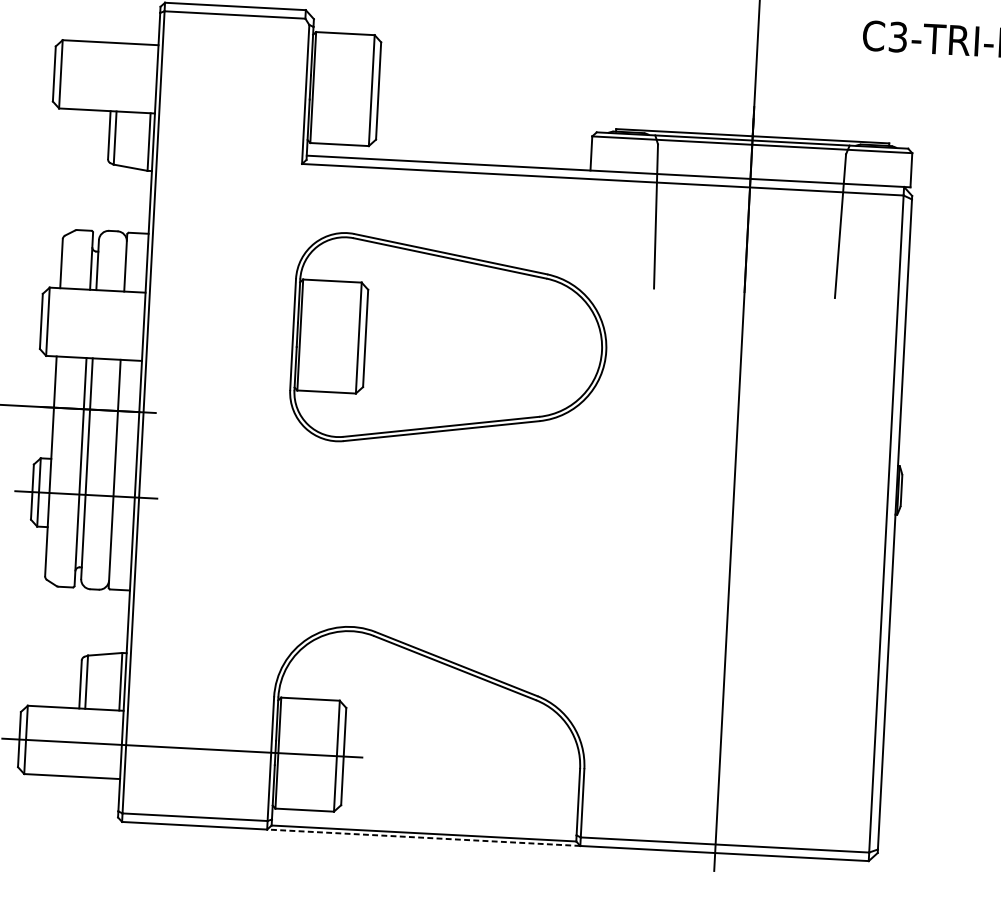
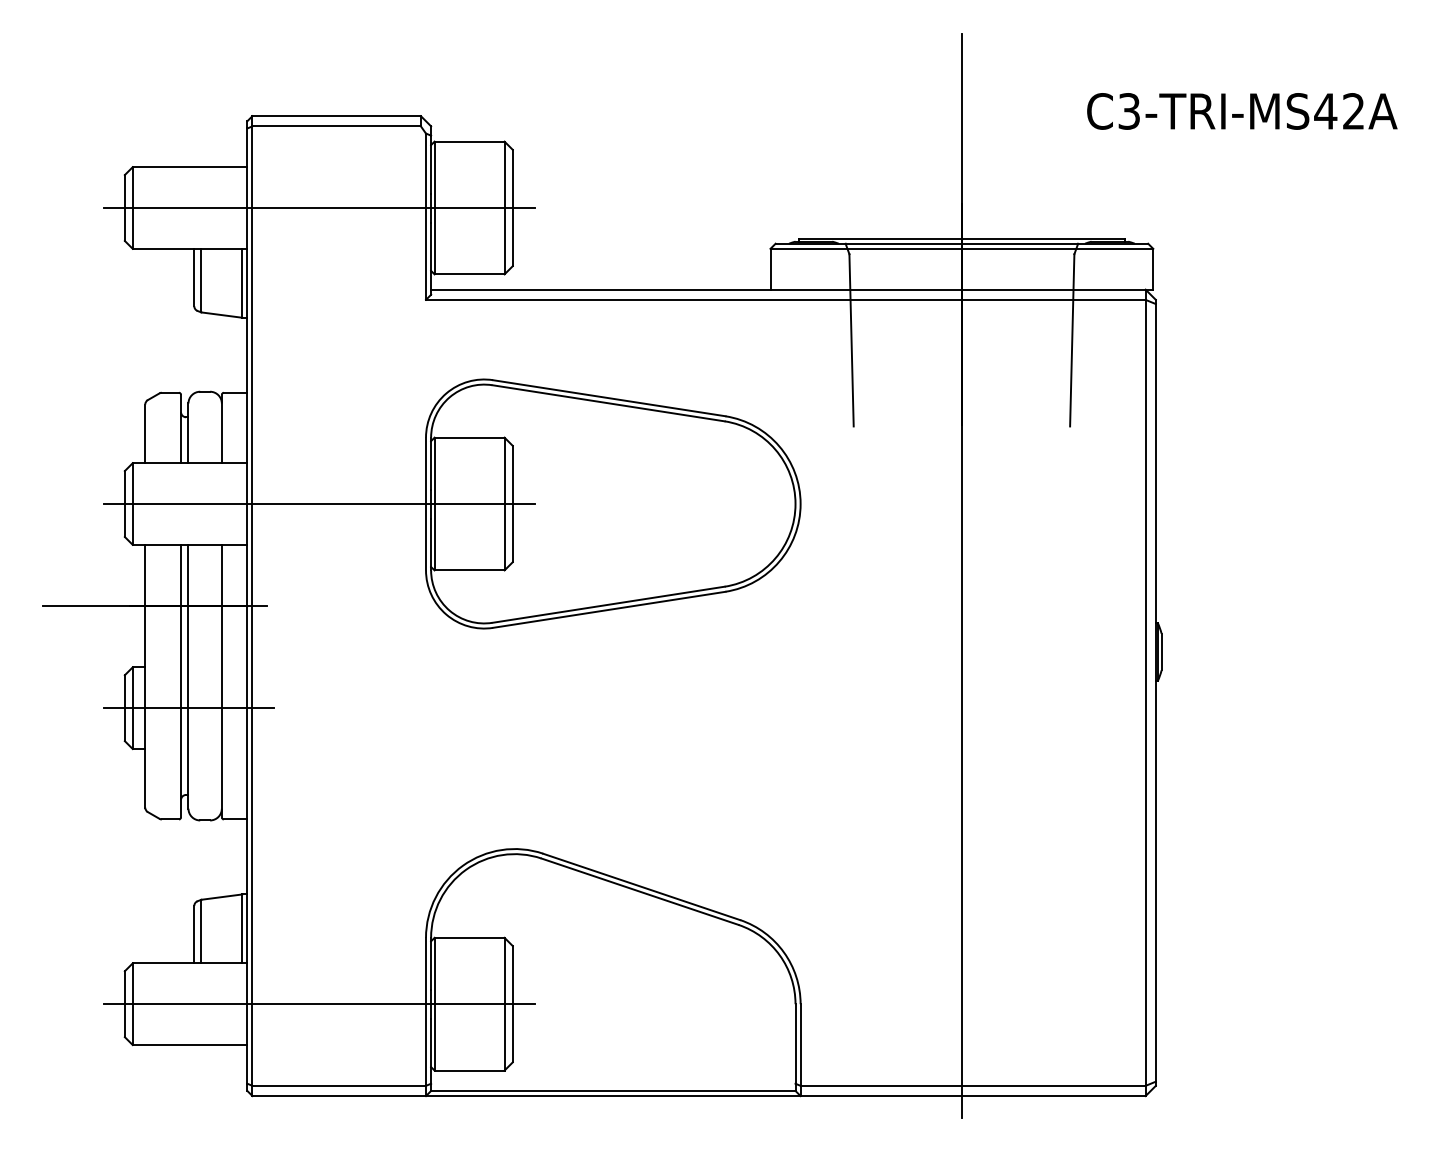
line: (217, 82) -> (319, 208), added
line: (204, 330) -> (319, 504), added
line: (423, 838) -> (612, 1096), dashed -> solid

